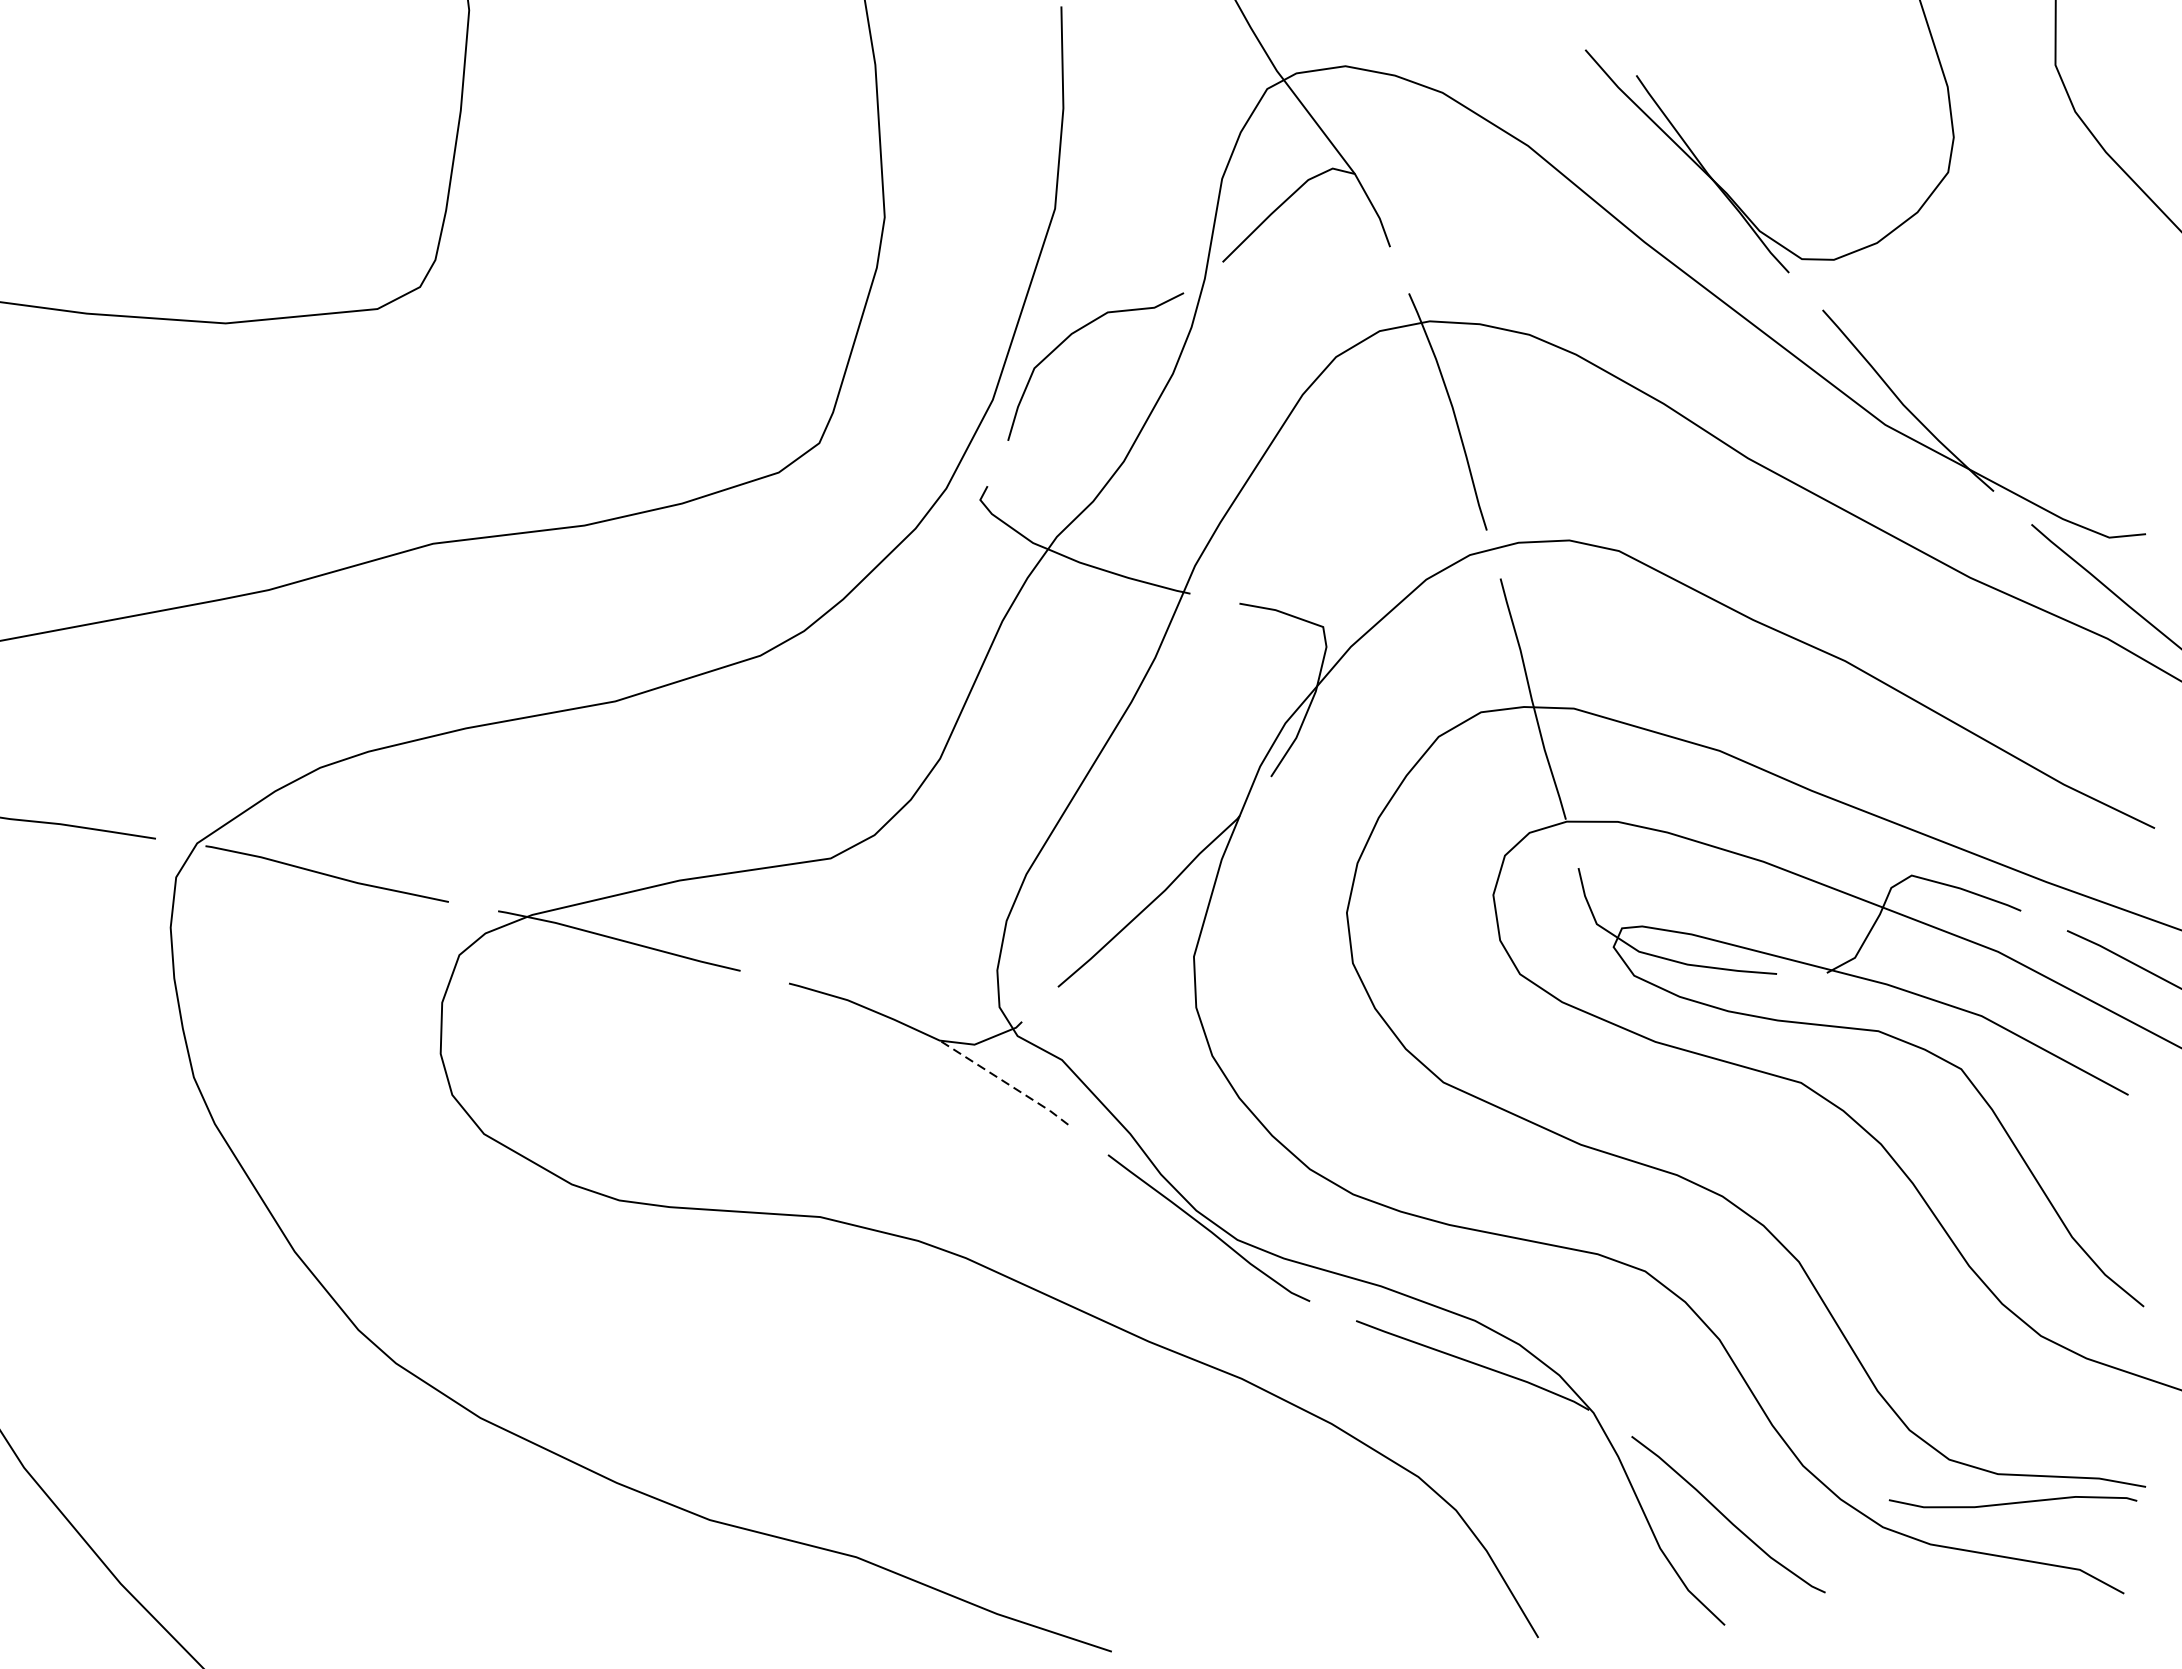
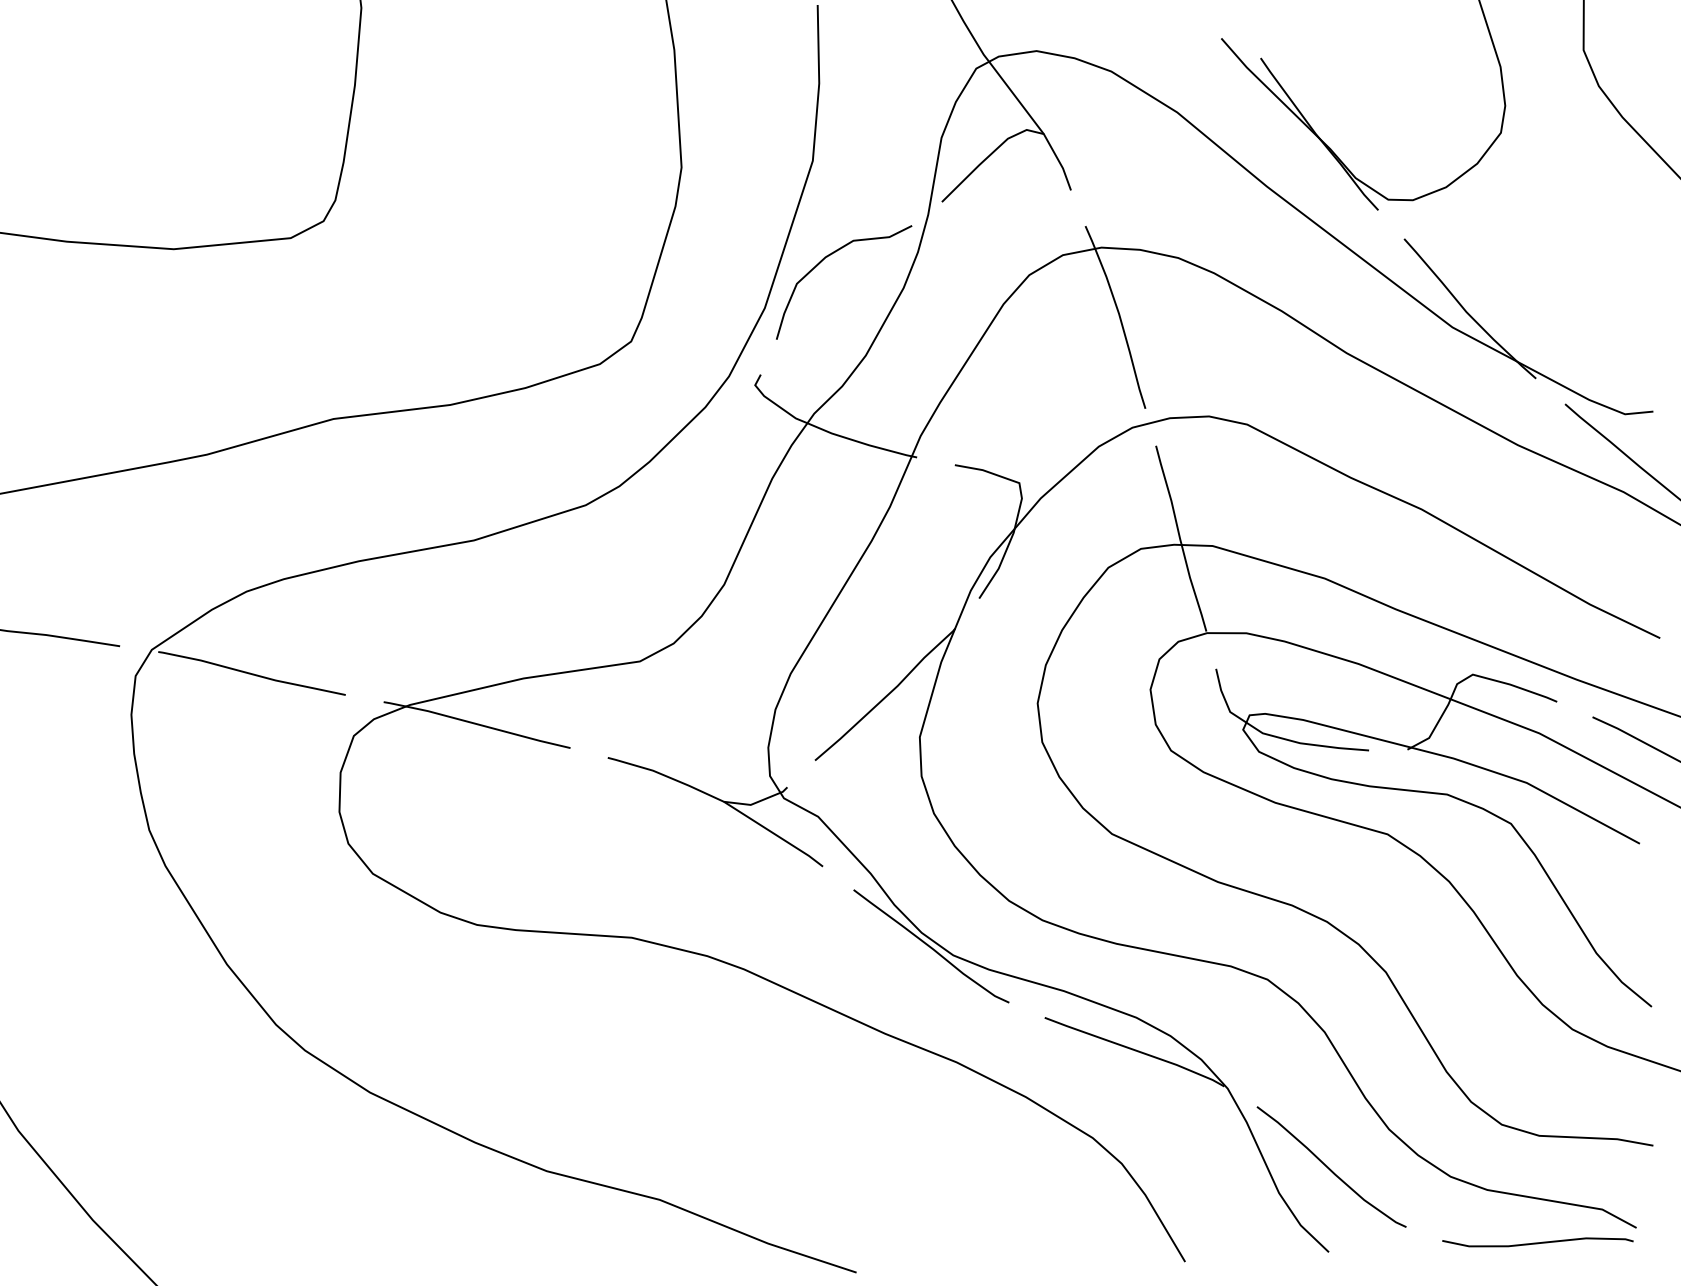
line: (1005, 1081) -> (774, 833), dashed -> solid
curve: (2012, 1502) -> (1537, 1242), moved

